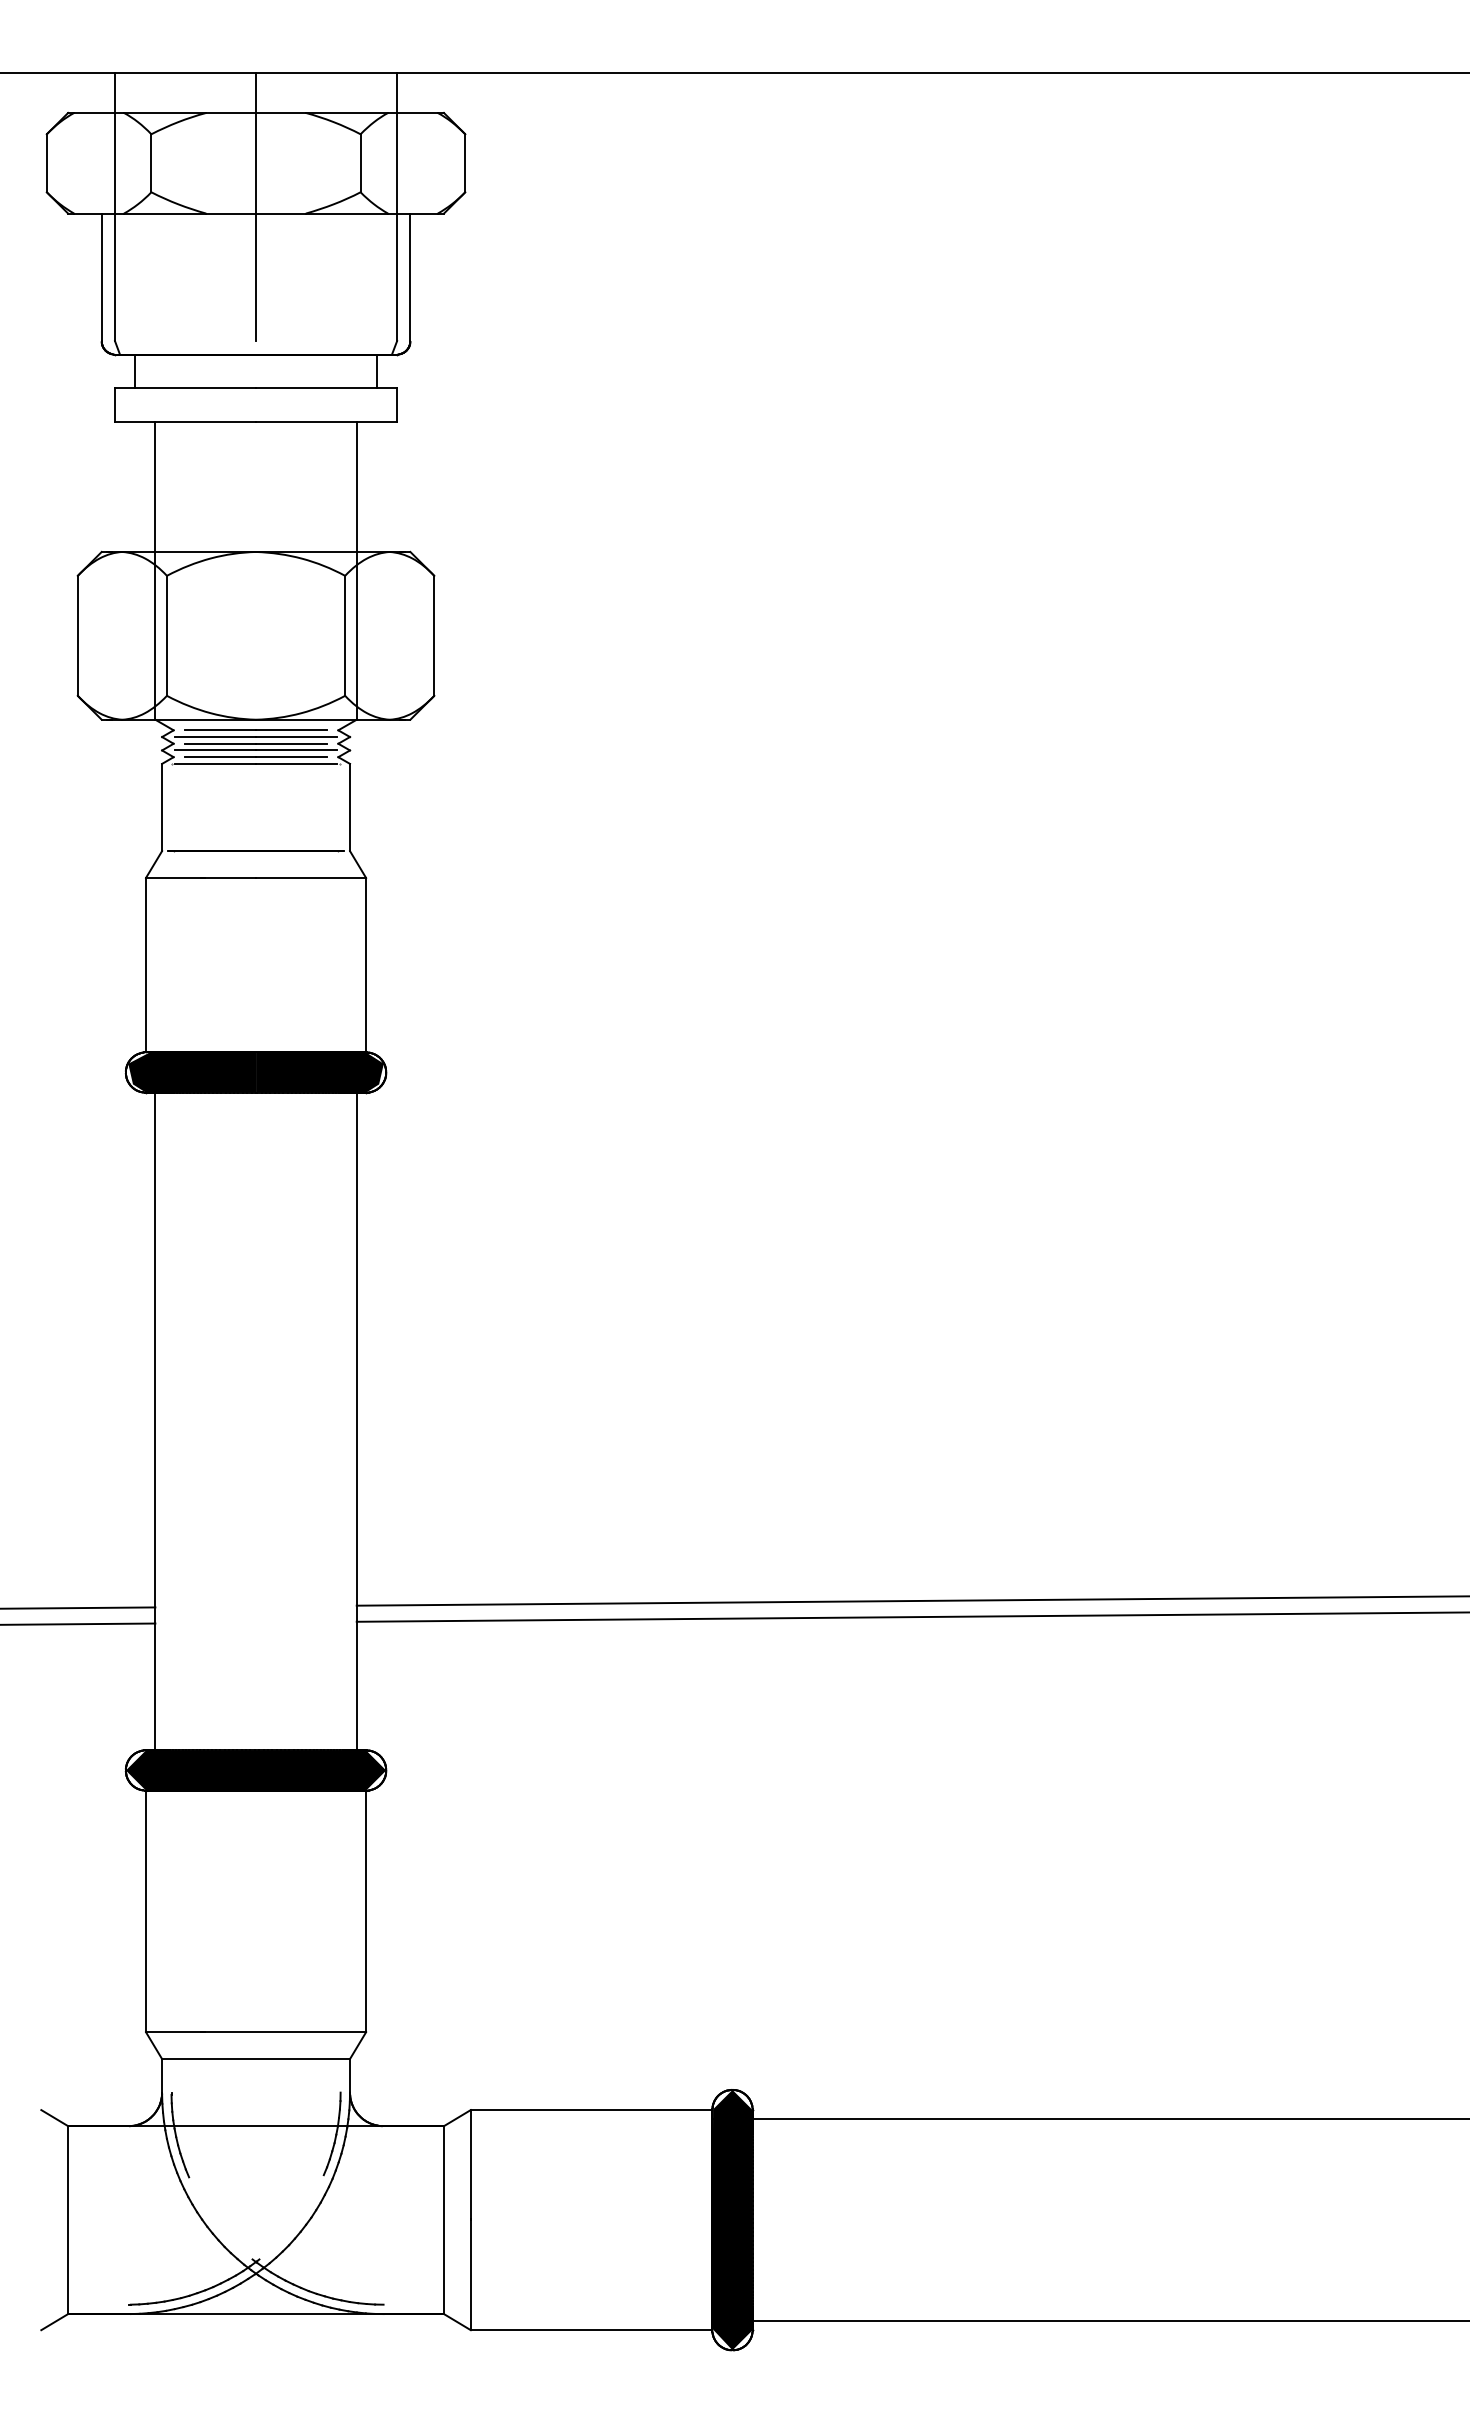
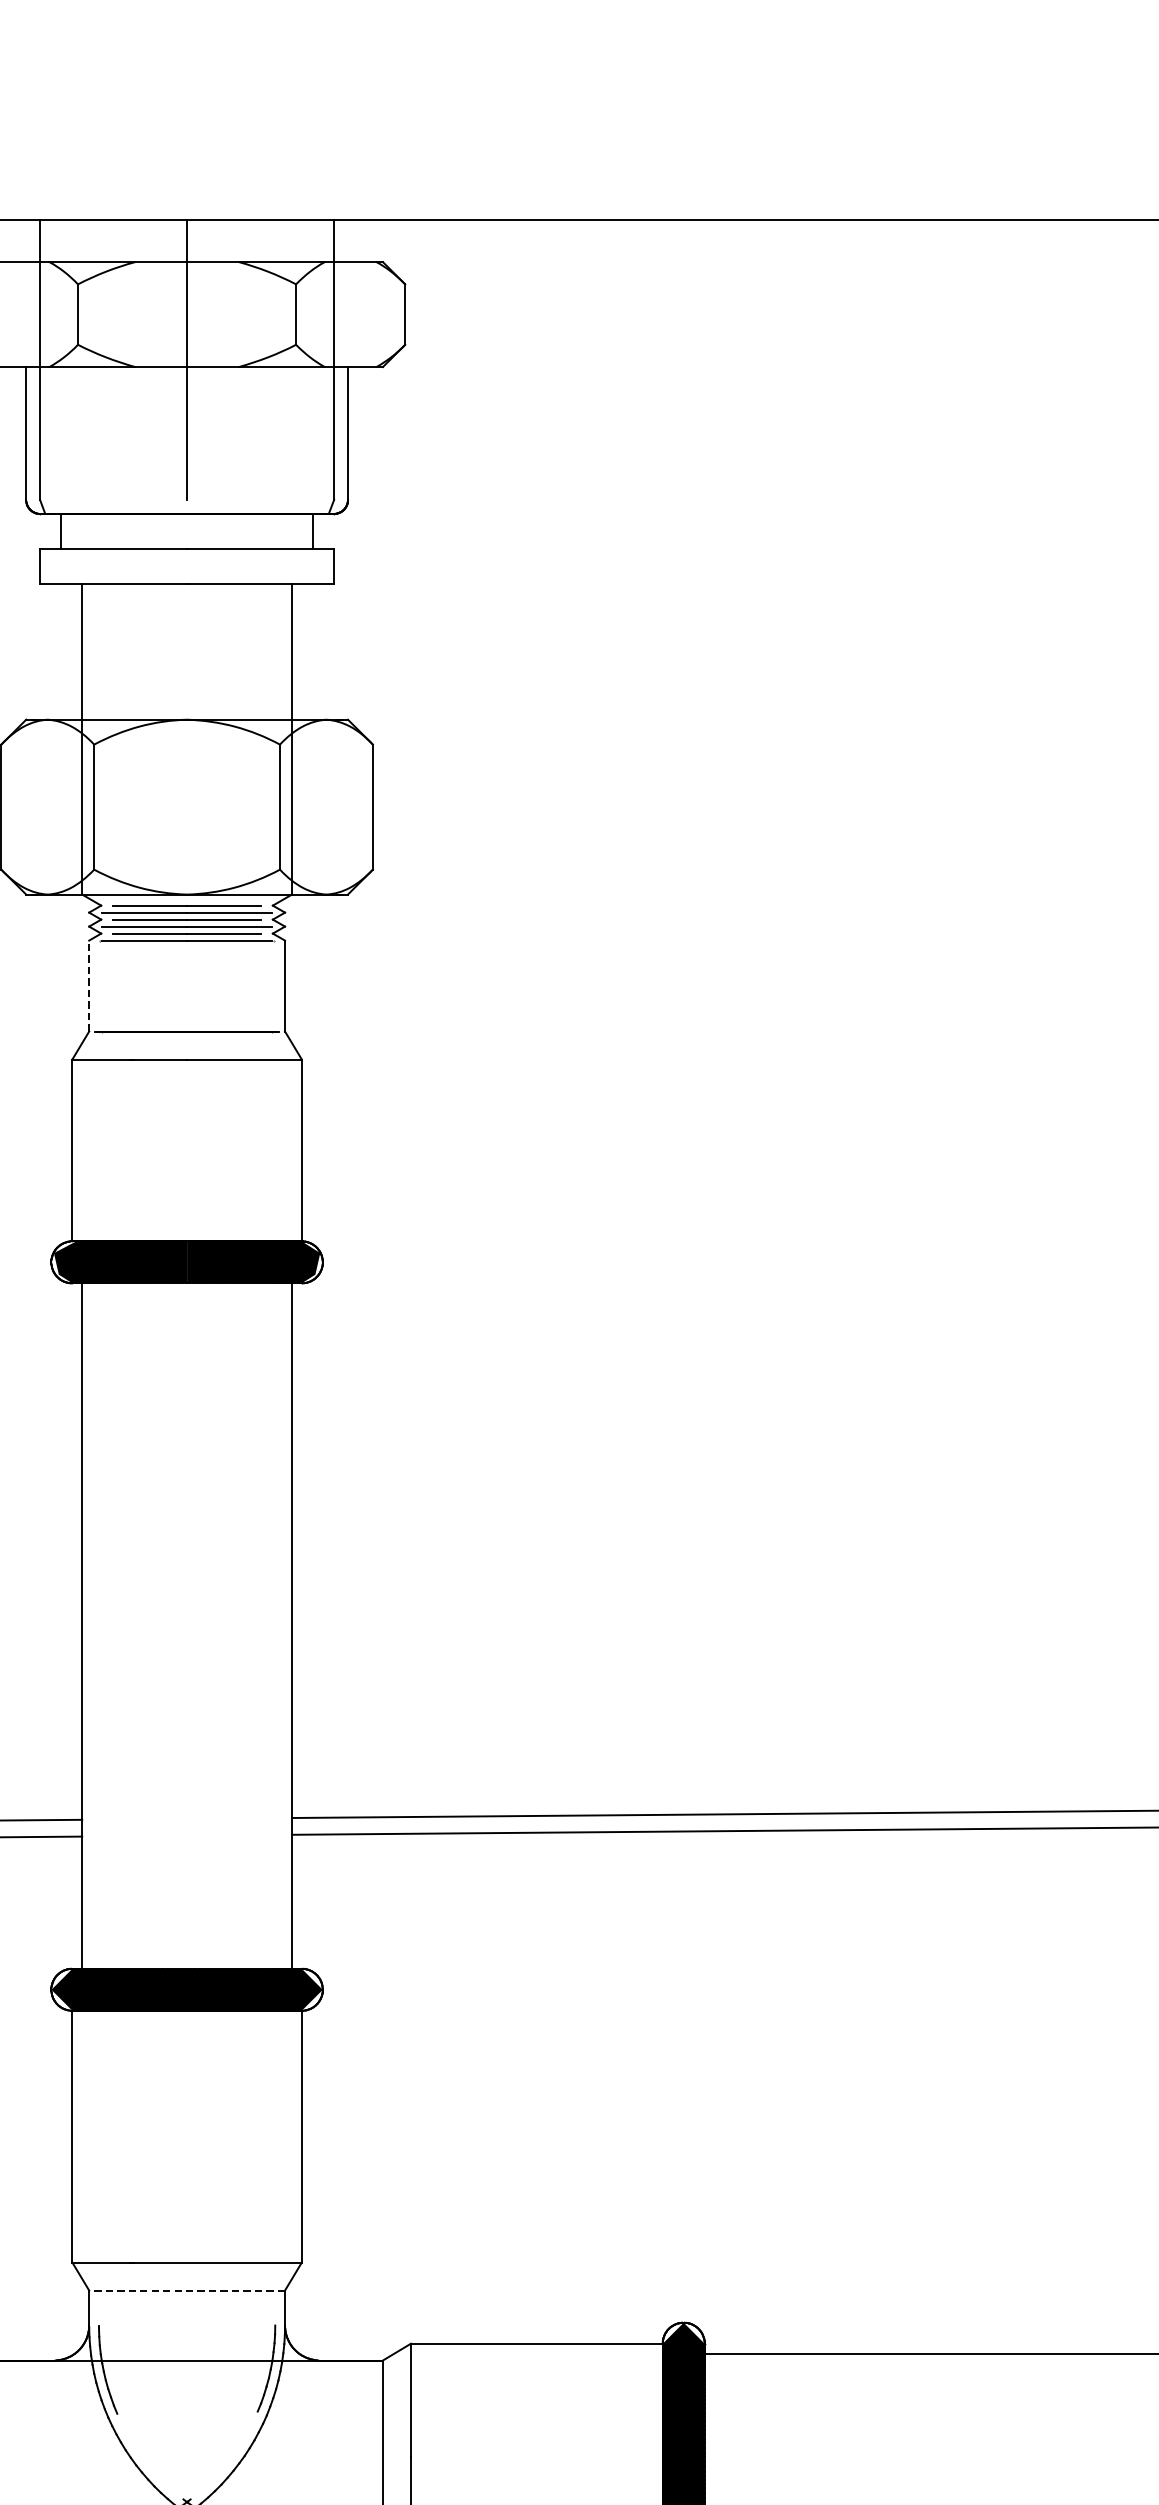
line: (162, 807) -> (89, 986), solid -> dashed
line: (256, 2059) -> (187, 2291), solid -> dashed

